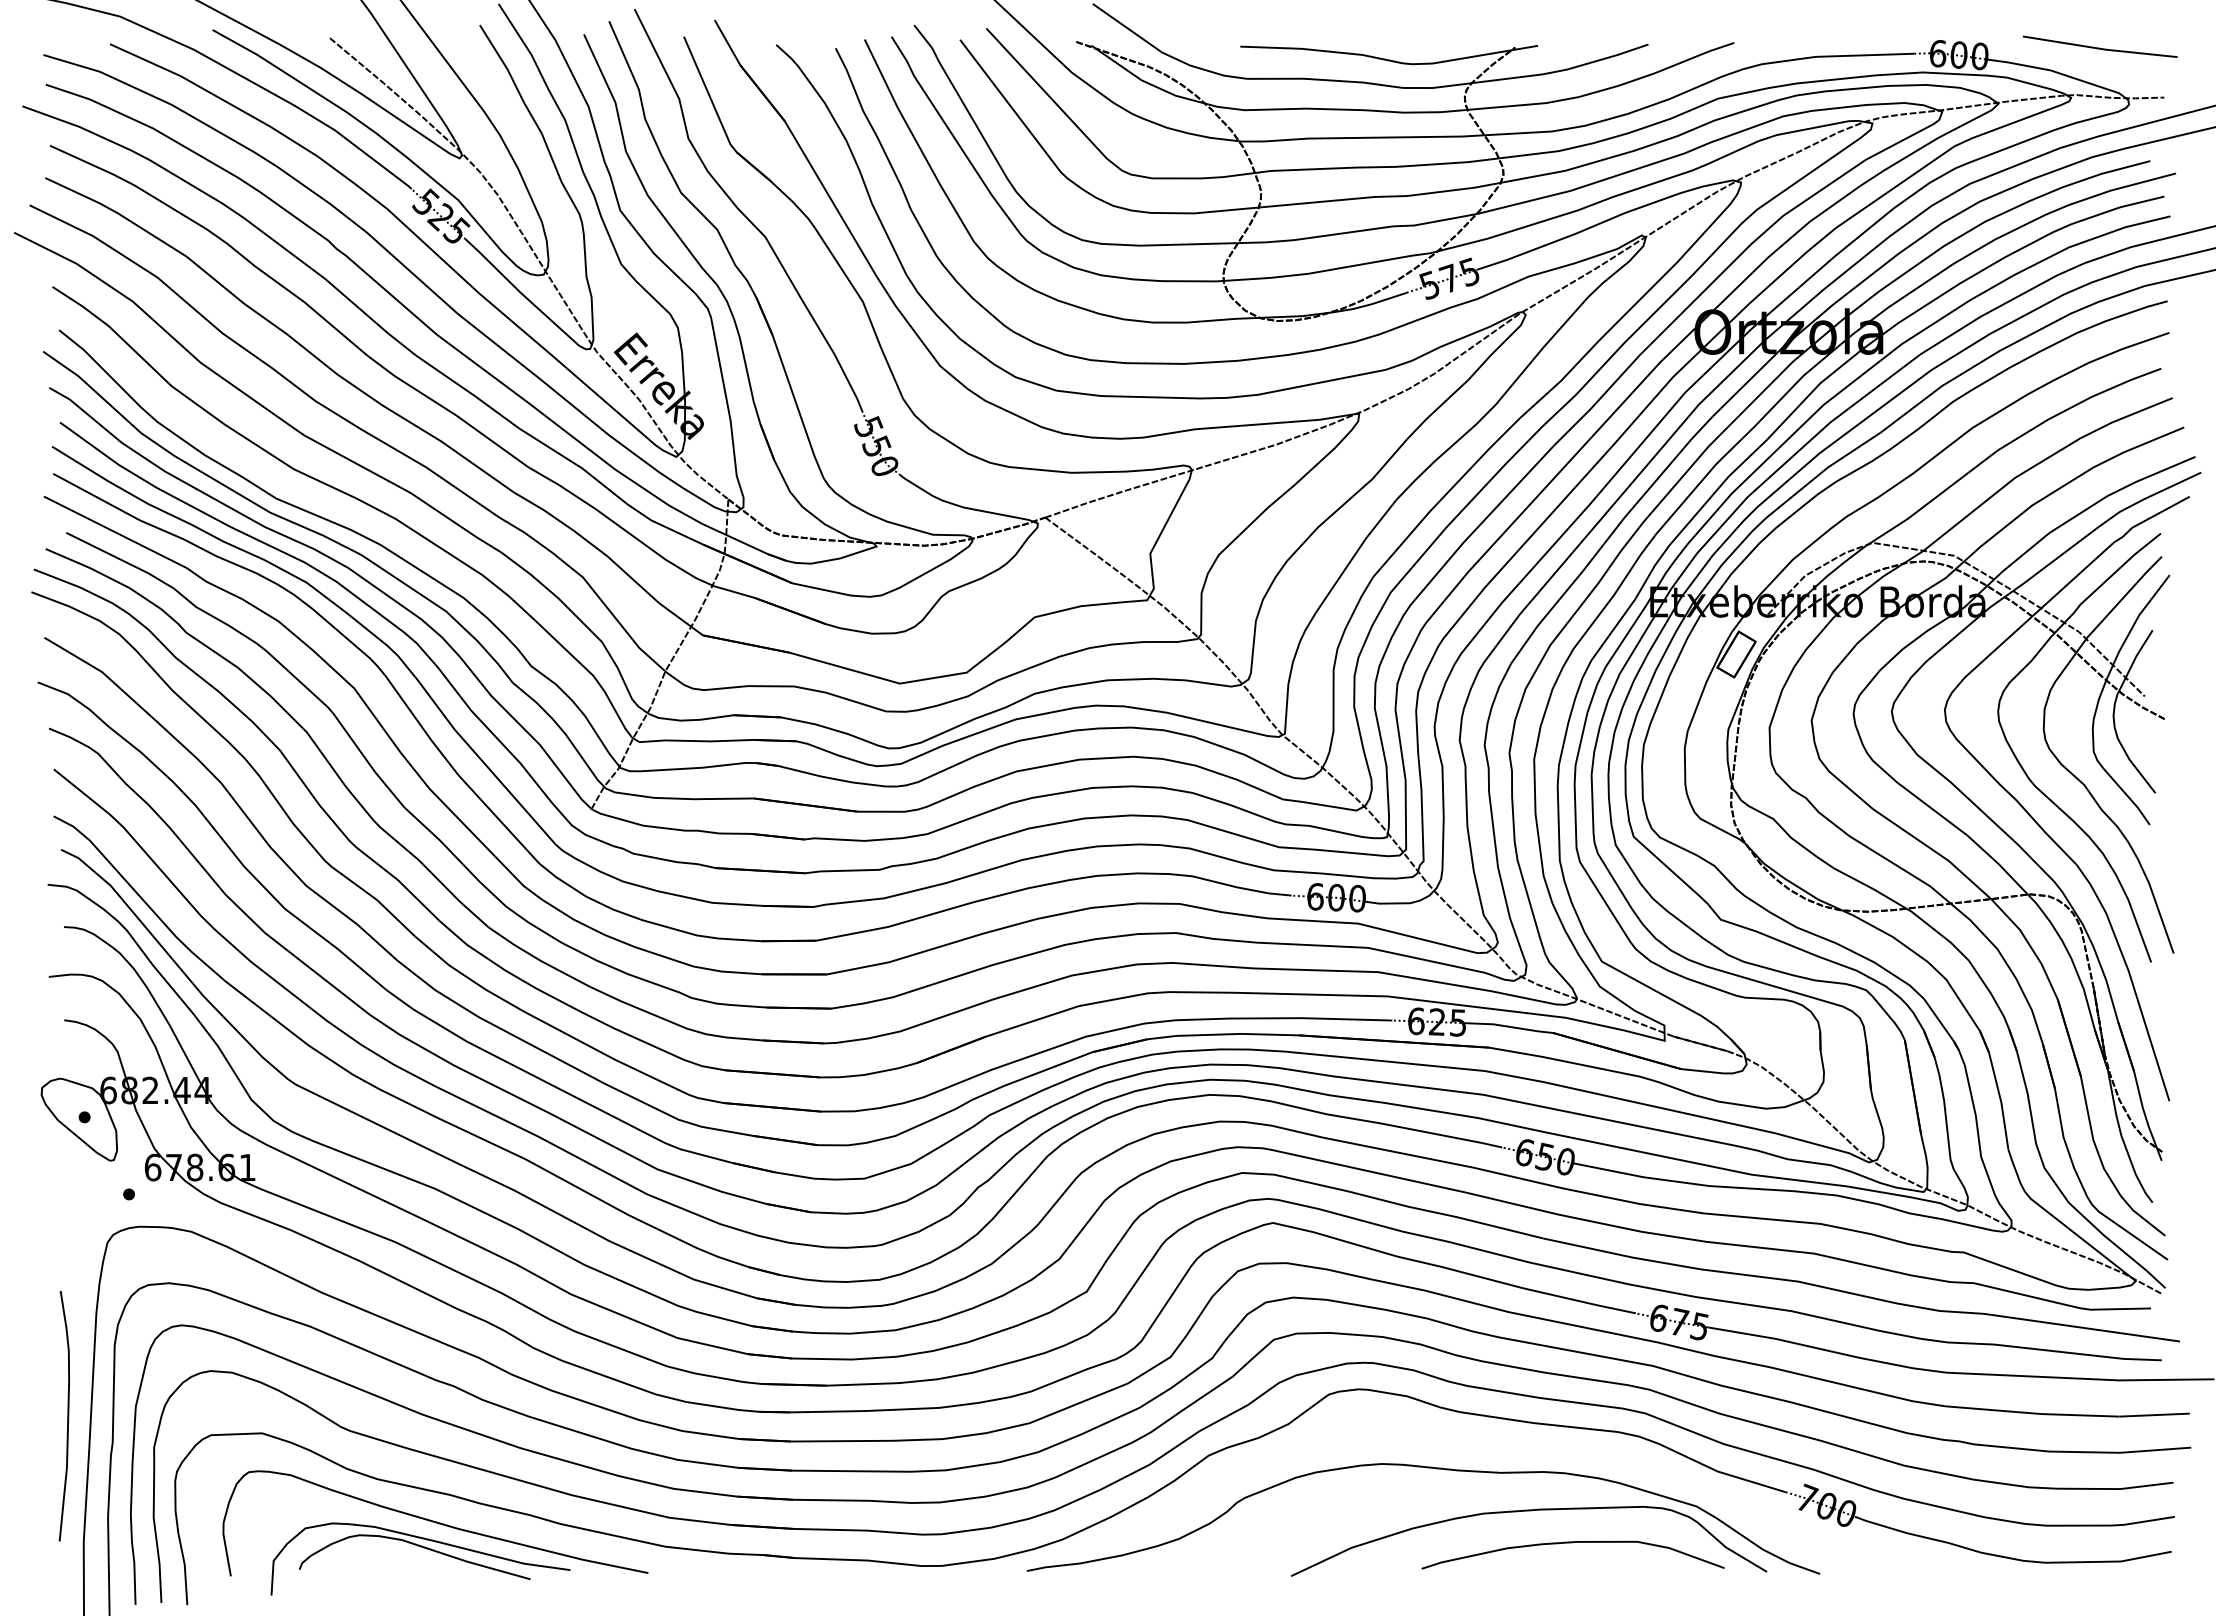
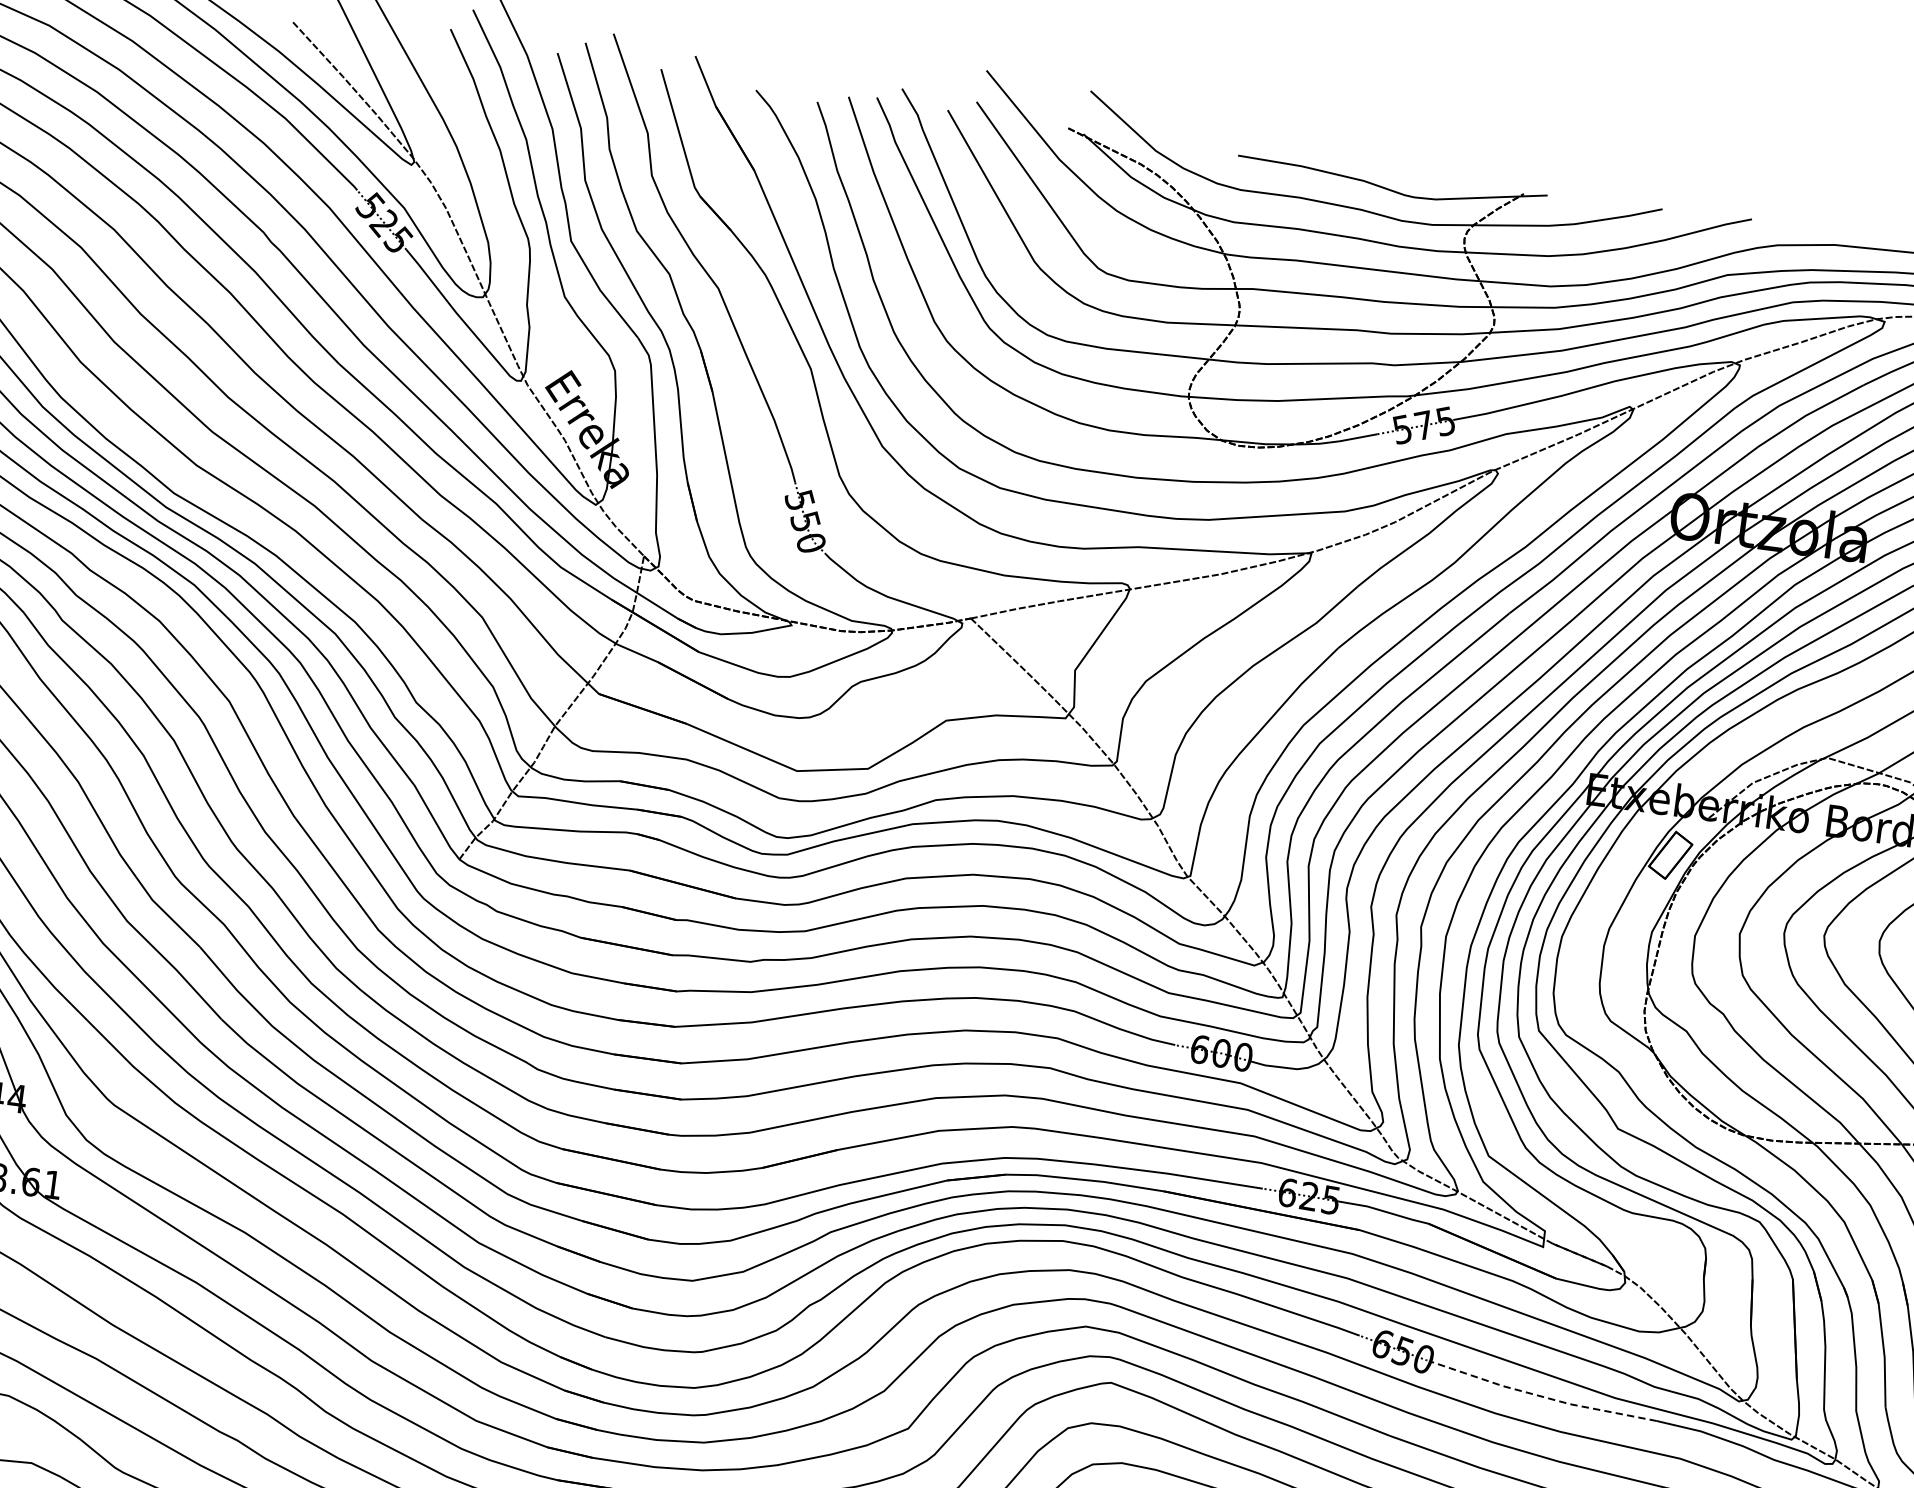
line: (1683, 1182) -> (1543, 1396), solid -> dashed

